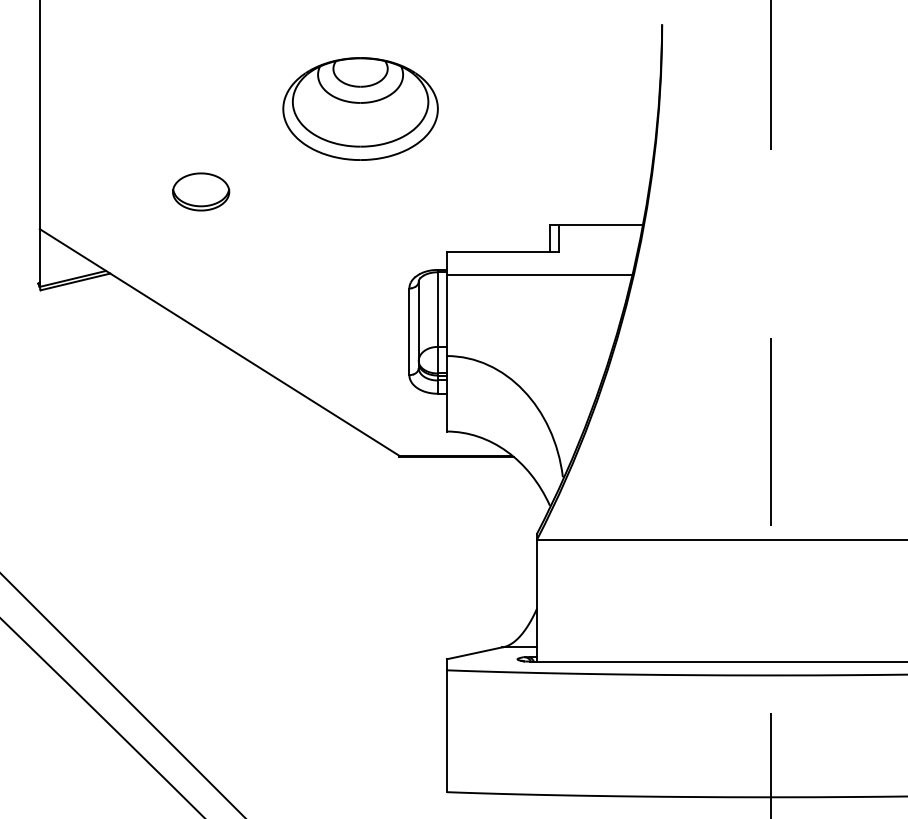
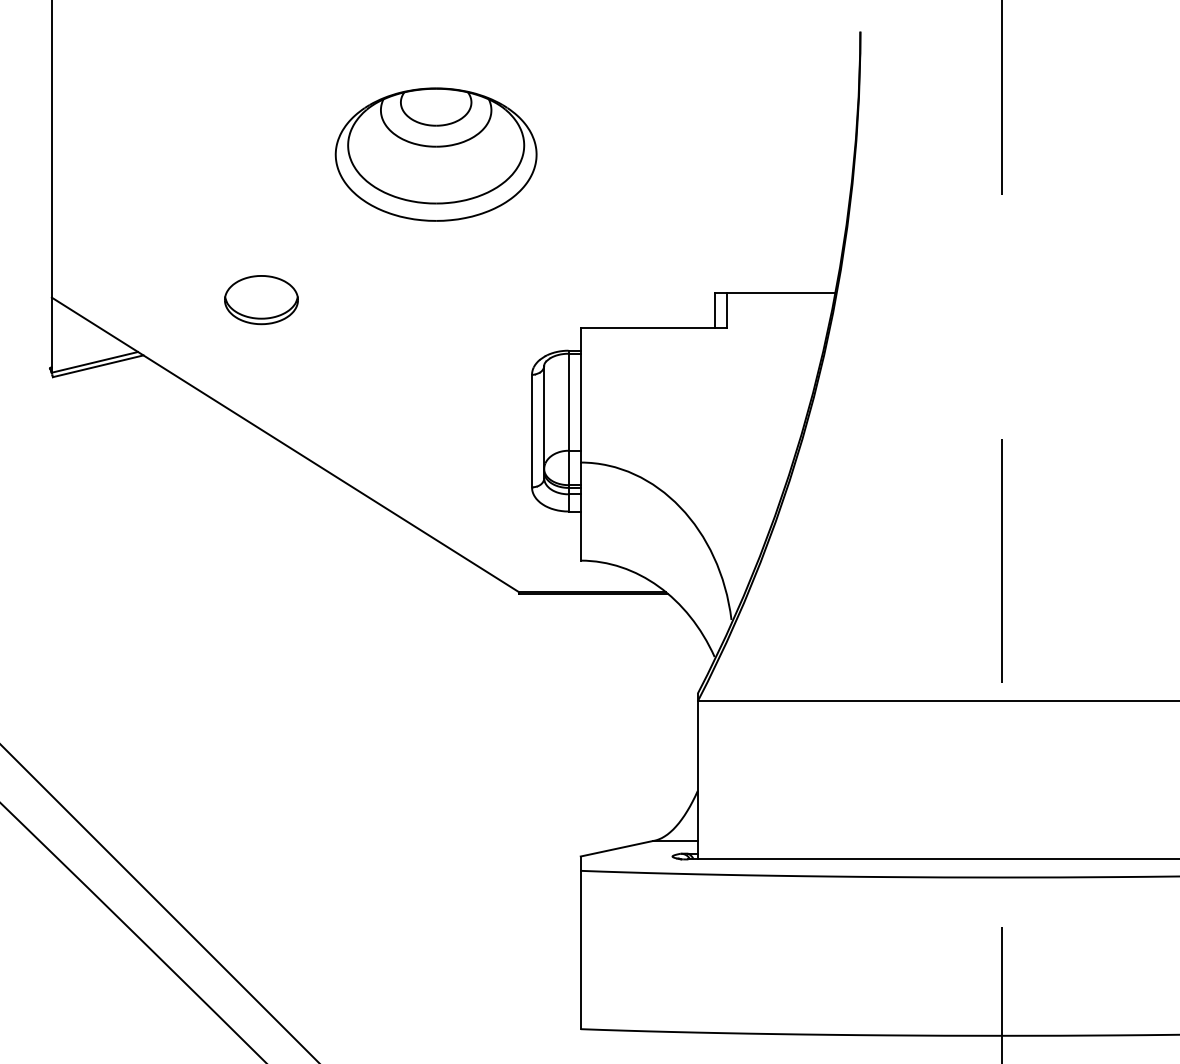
part: (360, 108) -> (436, 153), moved
part: (201, 191) -> (261, 299), moved
line: (538, 274) -> (699, 356), removed

